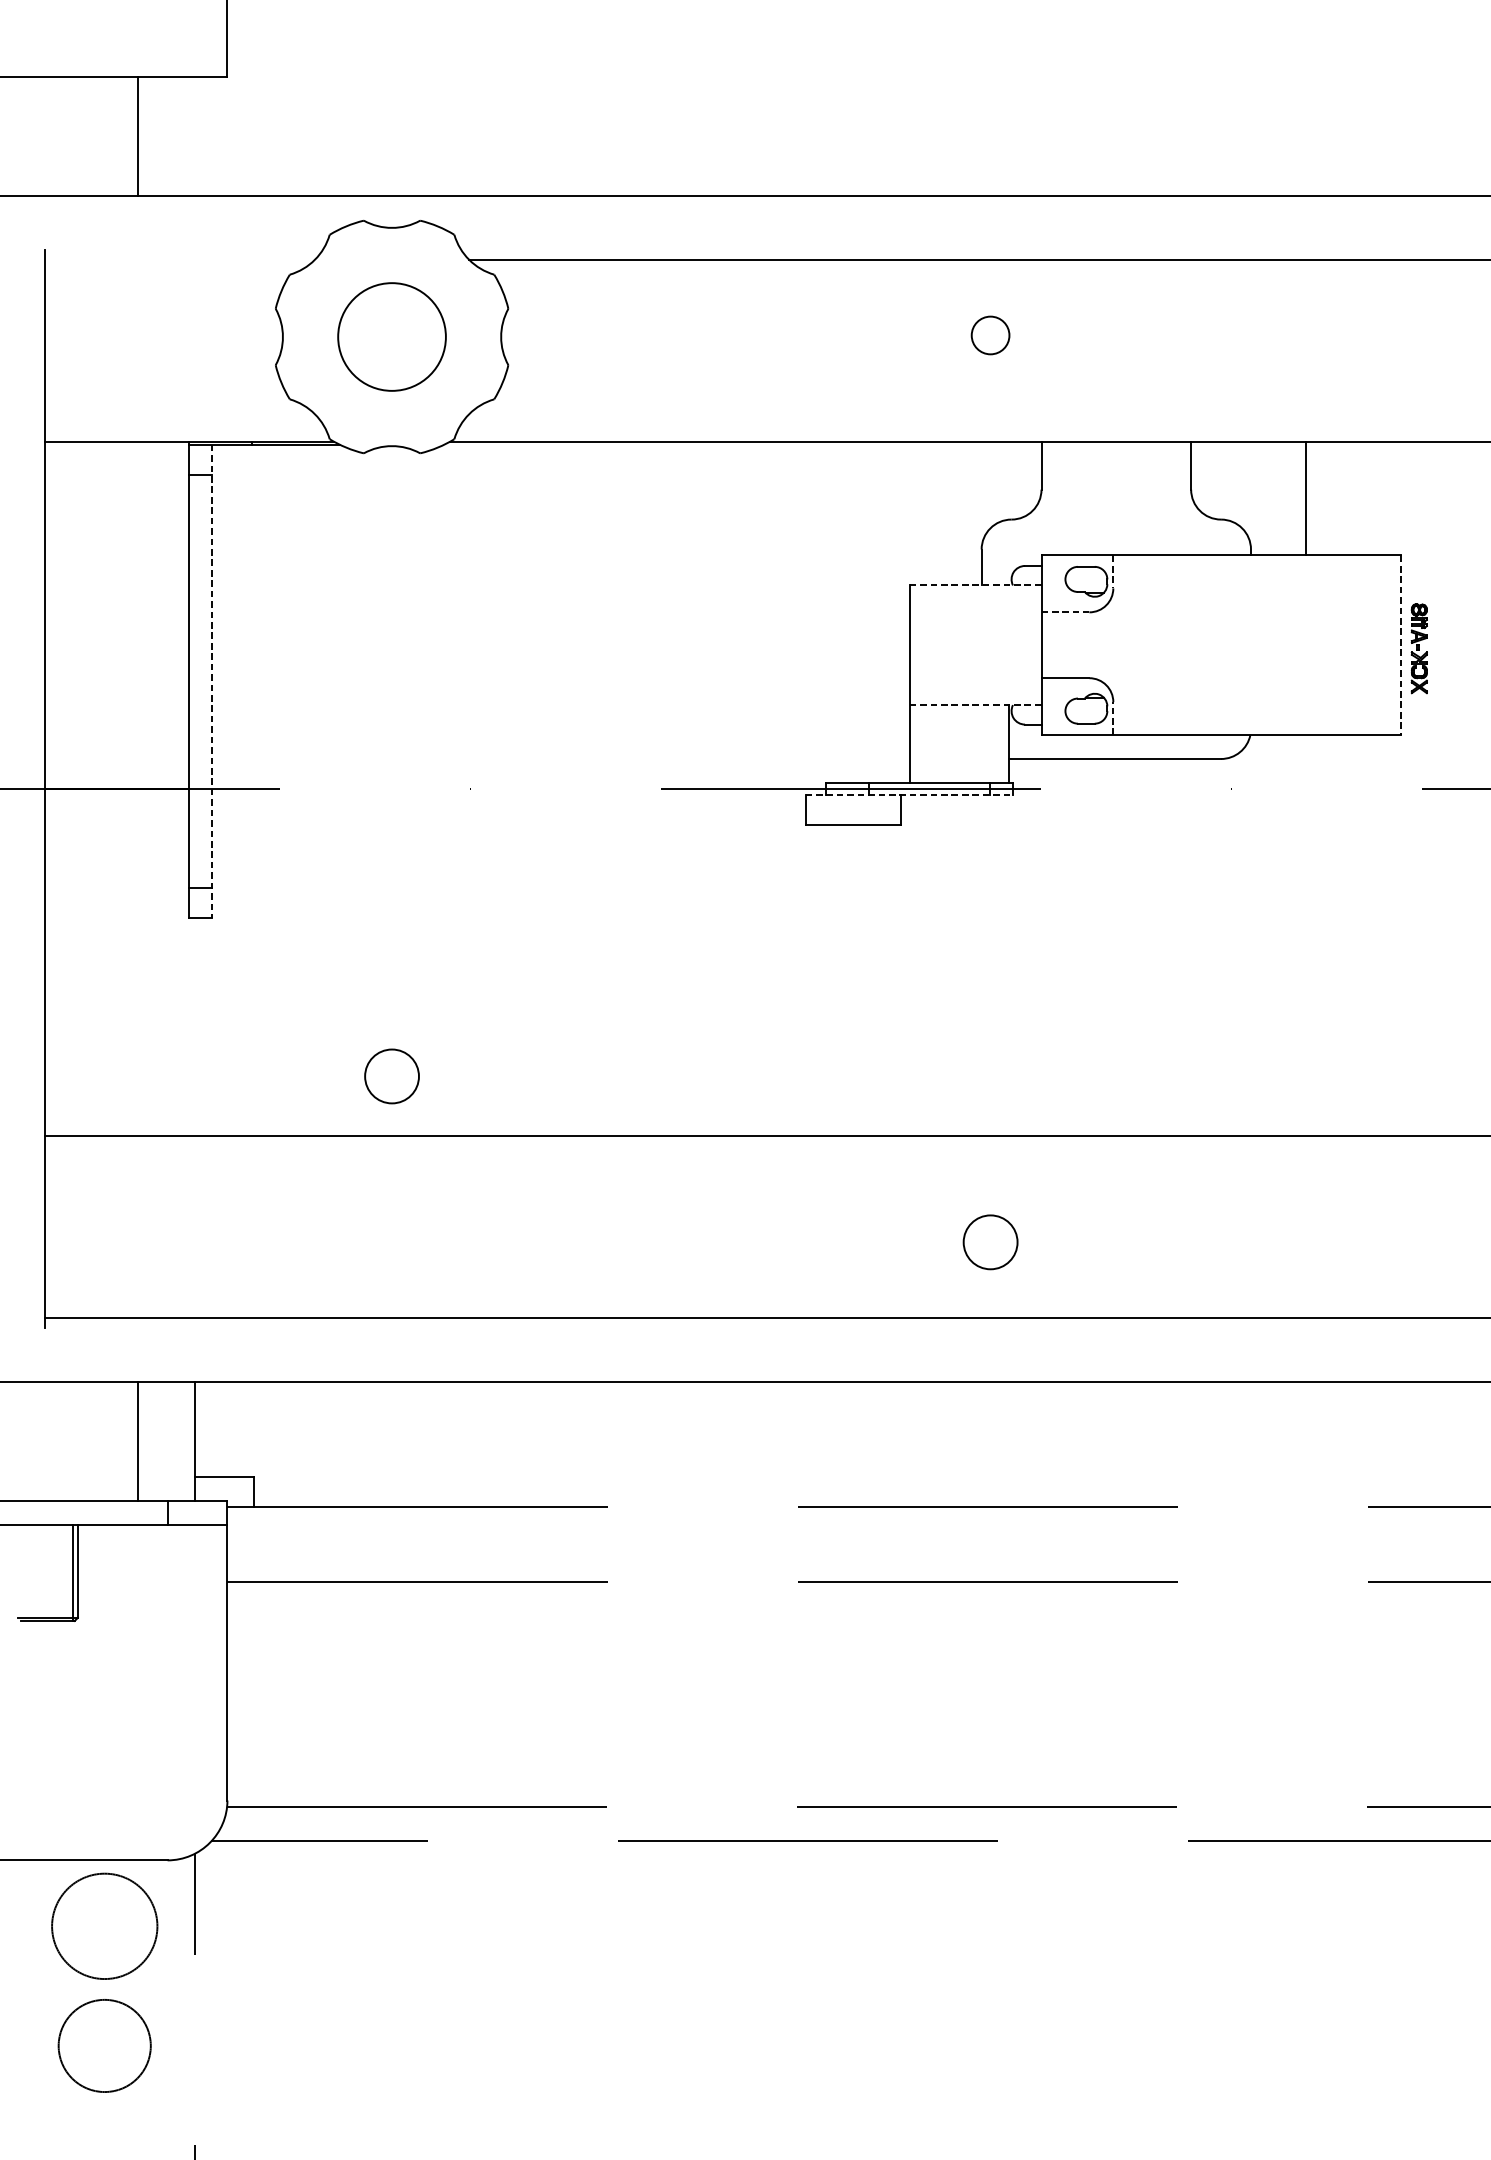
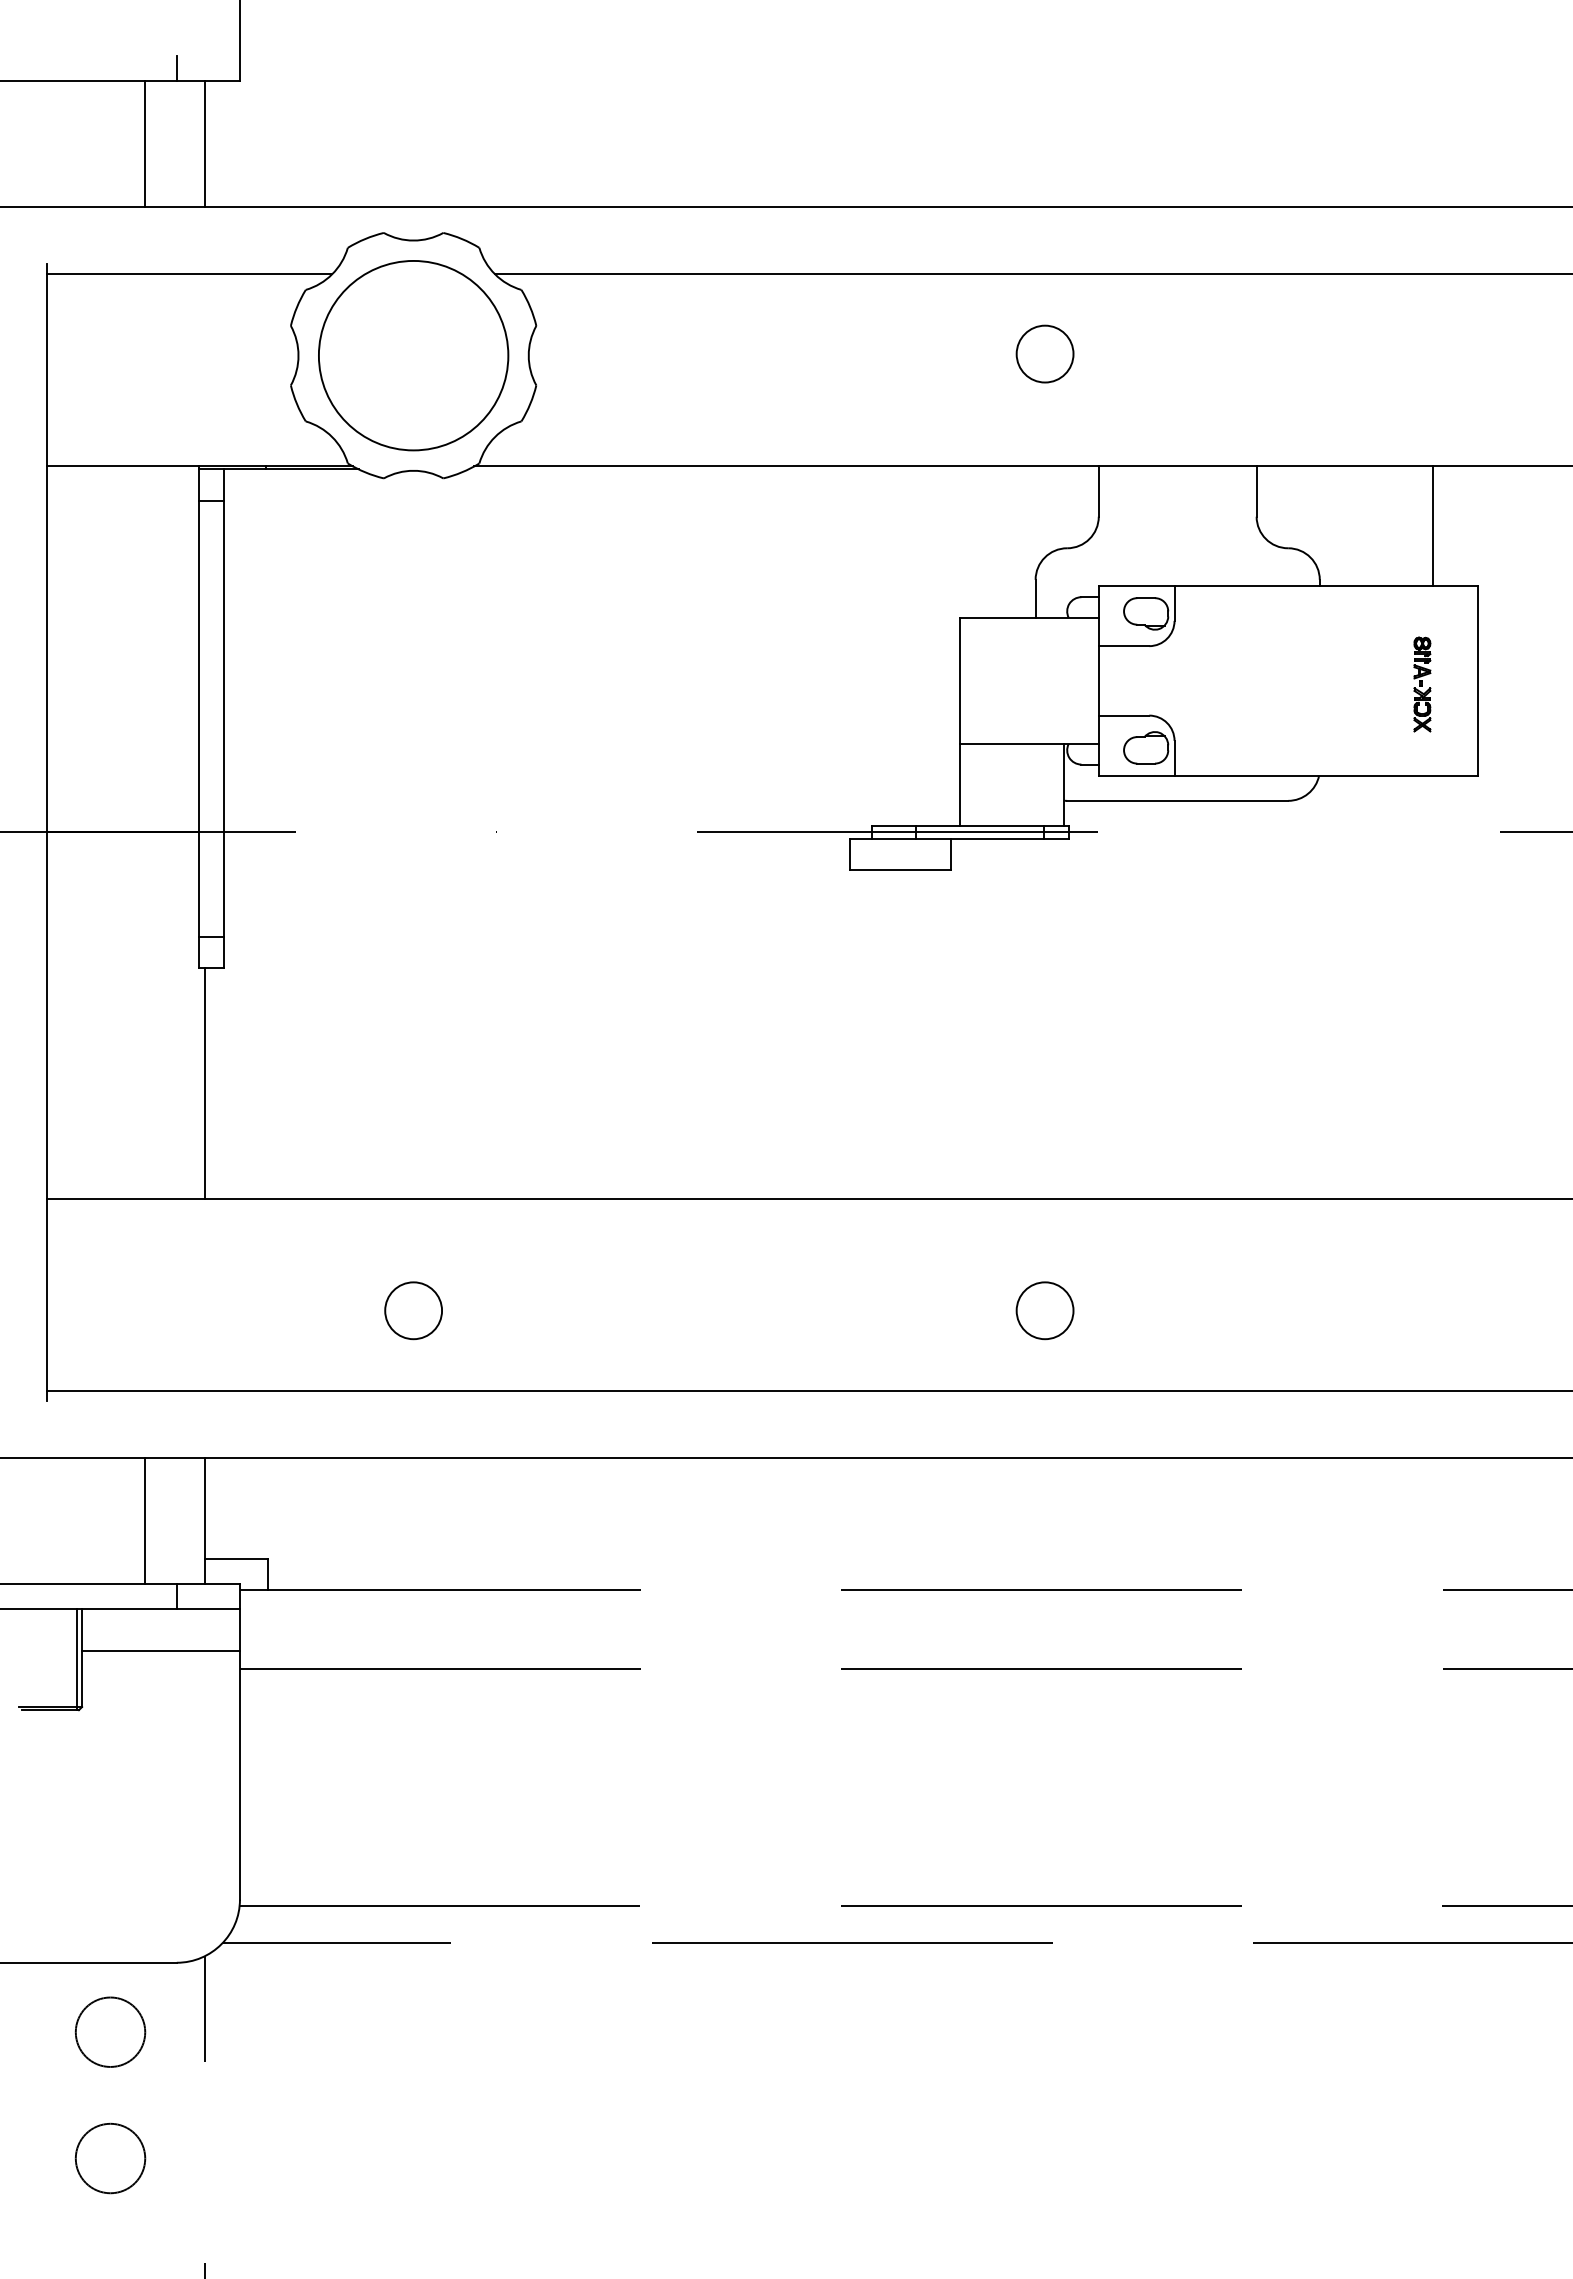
line: (167, 63) -> (176, 67), added
line: (194, 135) -> (205, 143), added
line: (179, 260) -> (189, 274), added
circle: (990, 334) -> (1044, 353), size x1.43
circle: (391, 336) -> (413, 355), size x1.67
line: (1305, 498) -> (1433, 526), moved
line: (1113, 572) -> (1174, 604), dashed -> solid
line: (974, 585) -> (1028, 617), dashed -> solid
line: (1065, 612) -> (1124, 646), dashed -> solid
line: (1400, 644) -> (1477, 680), dashed -> solid
part: (1419, 648) -> (1422, 684), moved
line: (212, 681) -> (224, 719), dashed -> solid
line: (974, 705) -> (1028, 744), dashed -> solid
line: (1113, 717) -> (1174, 757), dashed -> solid
line: (909, 794) -> (959, 838), dashed -> solid
line: (194, 1026) -> (205, 1083), added
circle: (391, 1076) -> (413, 1310), moved
line: (152, 1564) -> (160, 1650), added
circle: (104, 1925) -> (110, 2031), size x0.62
circle: (104, 2045) -> (110, 2158), size x0.71

